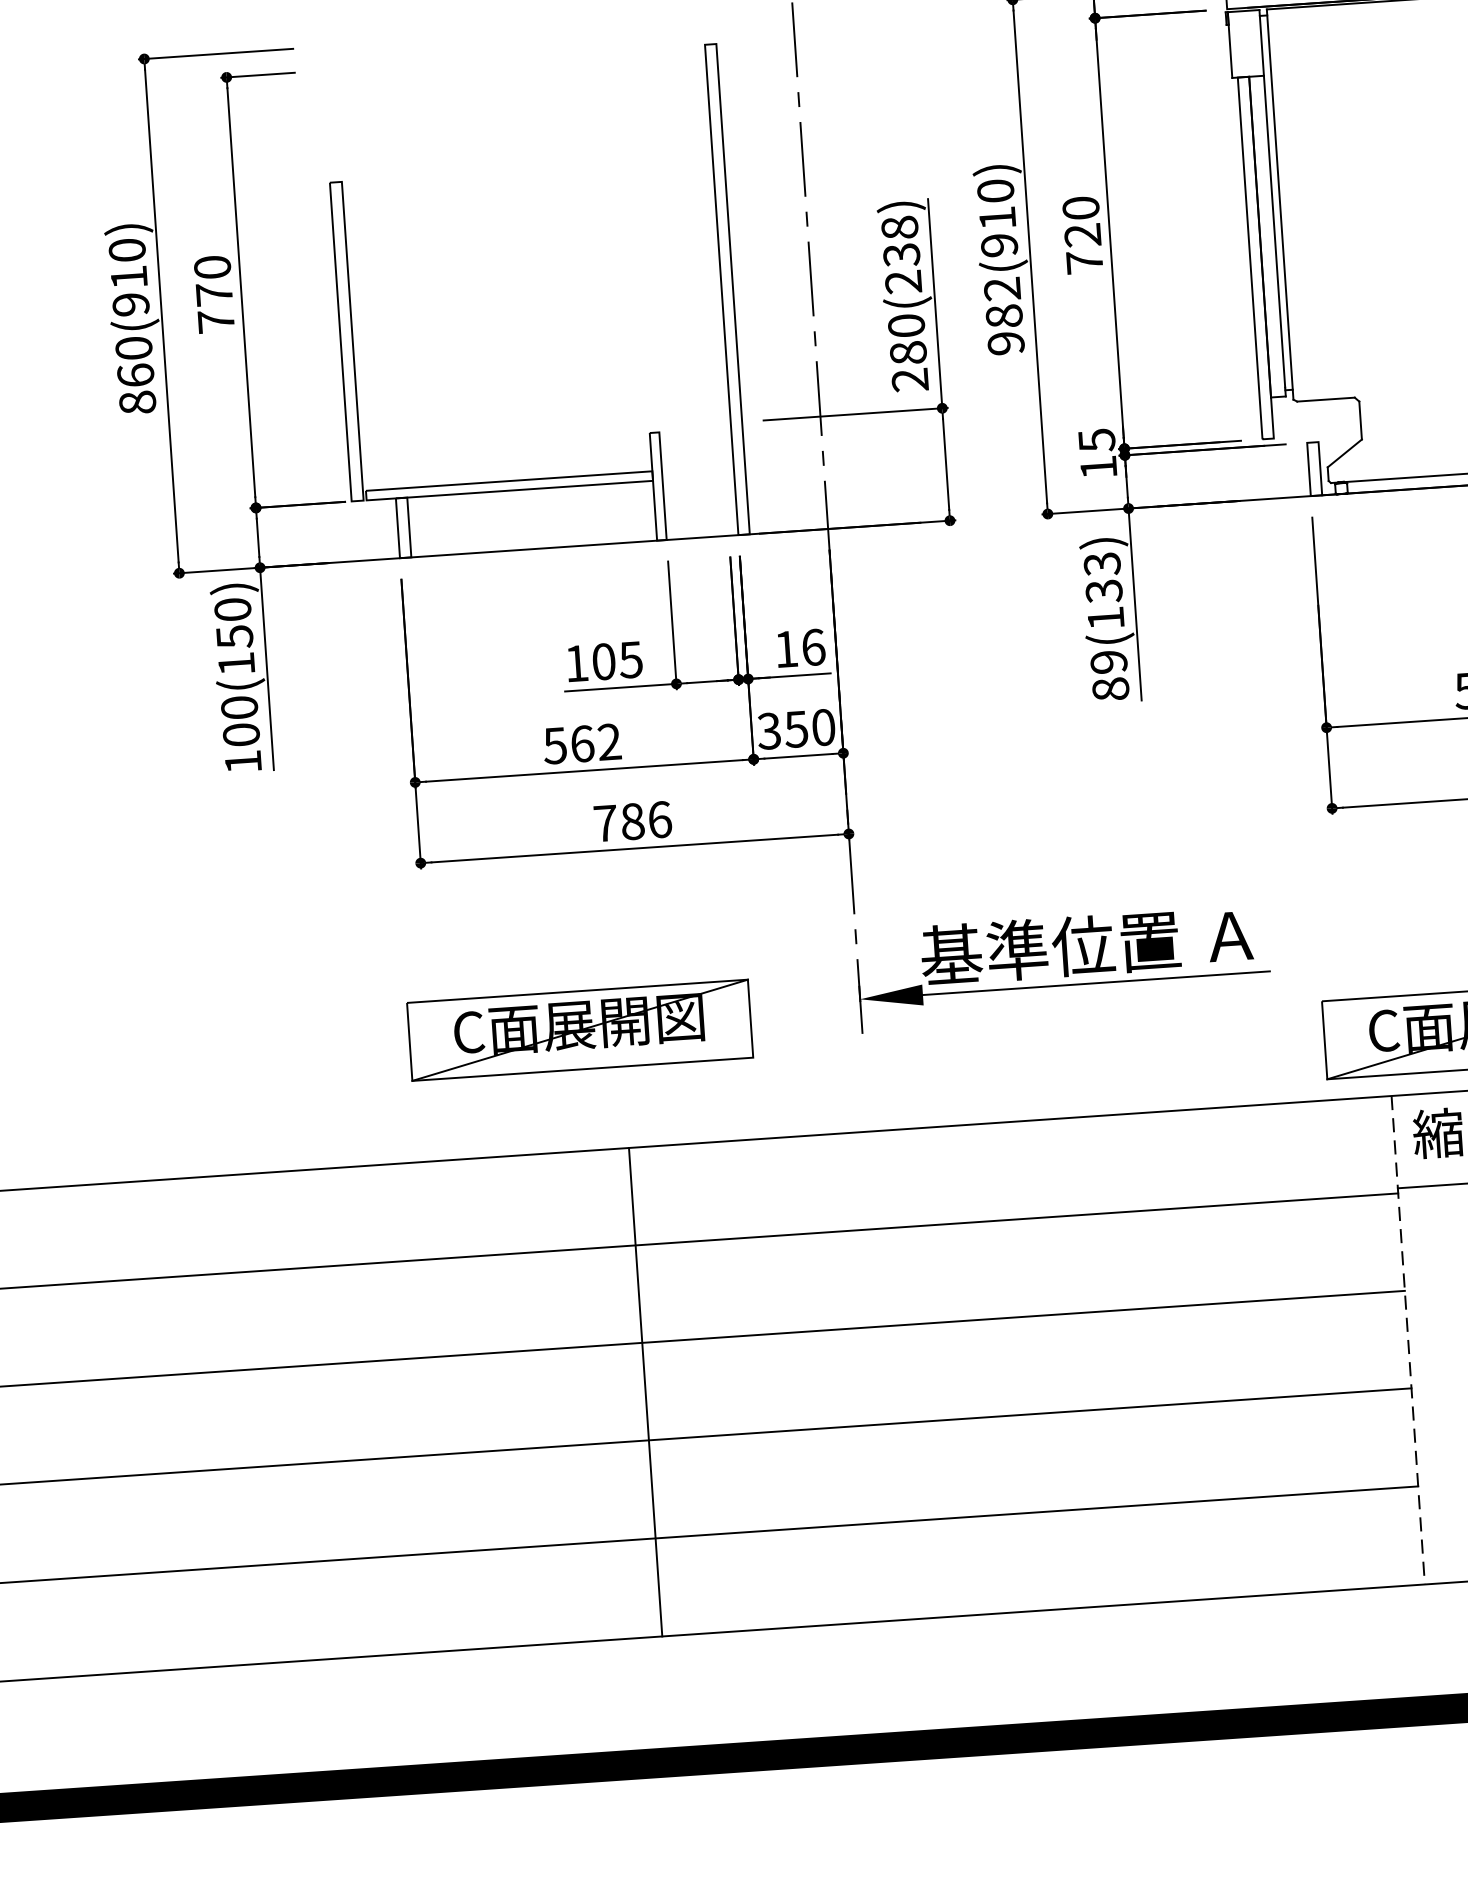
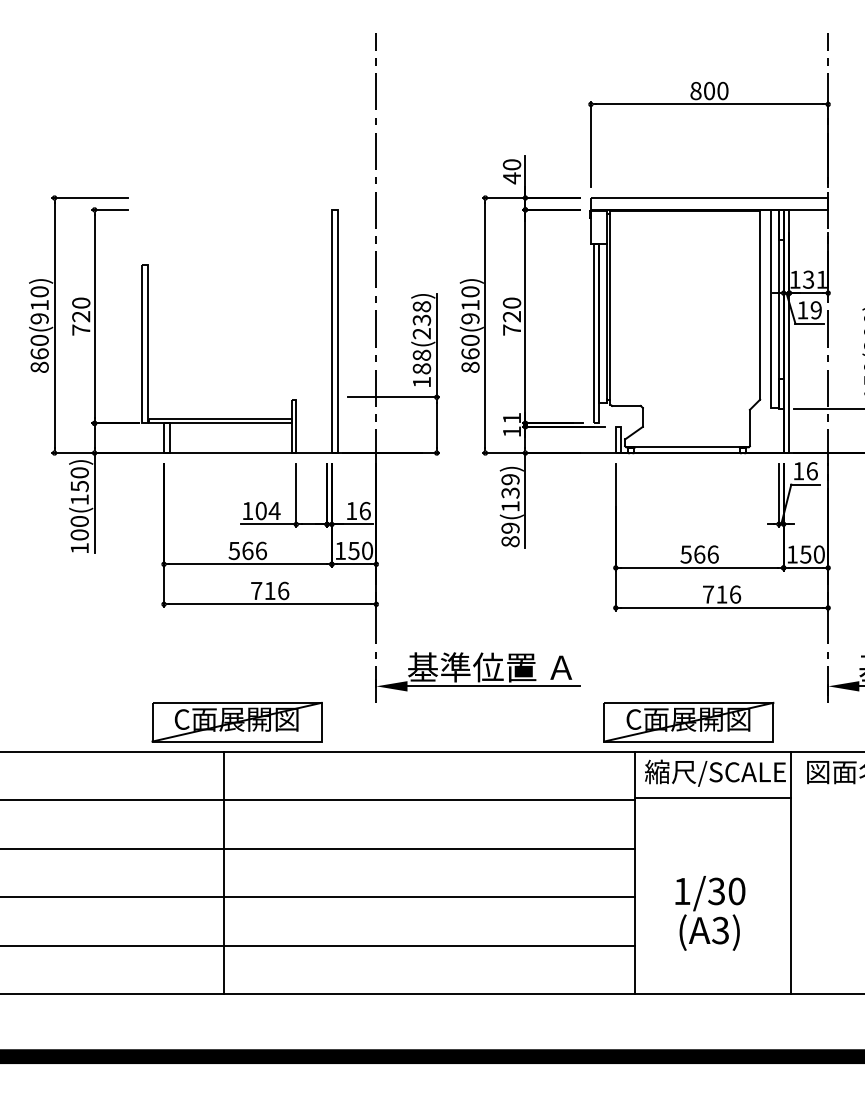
text: (214, 294) -> (81, 316), 770 -> 720
text: (1004, 315) -> (470, 353), 982(910) -> 860(910)
text: (907, 352) -> (421, 368), 280(238) -> 188(238)
text: (1097, 440) -> (512, 418), 15 -> 11
text: (1102, 563) -> (510, 479), 89(133) -> 89(139)
text: (630, 660) -> (274, 511), 105 -> 104
text: (767, 730) -> (339, 550), 350 -> 150
text: (607, 741) -> (260, 550), 562 -> 566
text: (631, 820) -> (269, 590), 786 -> 716
part: (579, 1030) -> (236, 722), moved
line: (1408, 1341) -> (635, 873), dashed -> solid
line: (646, 1390) -> (224, 872), moved

